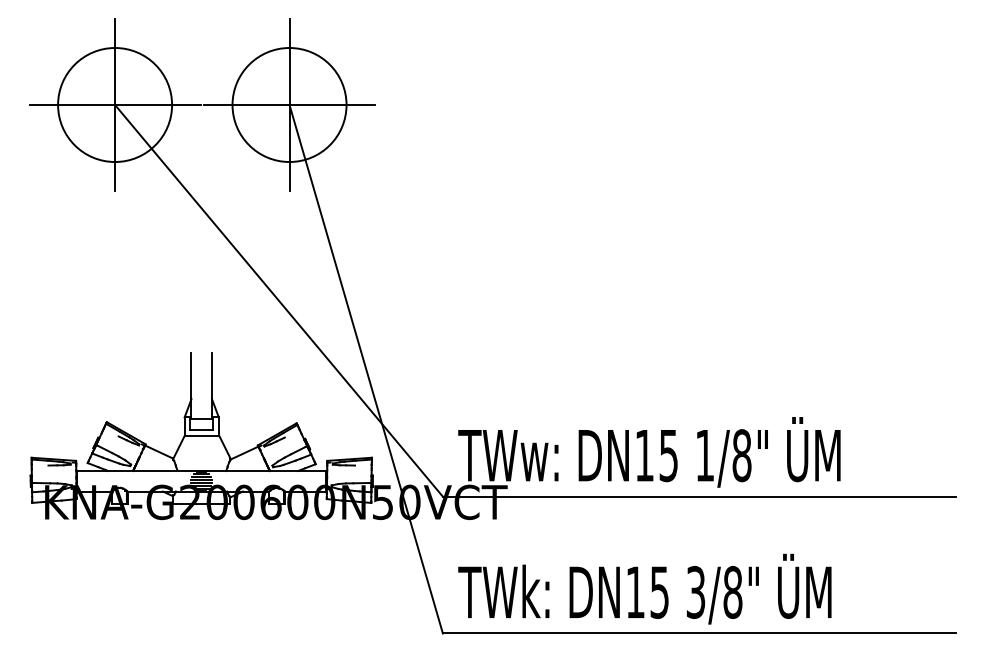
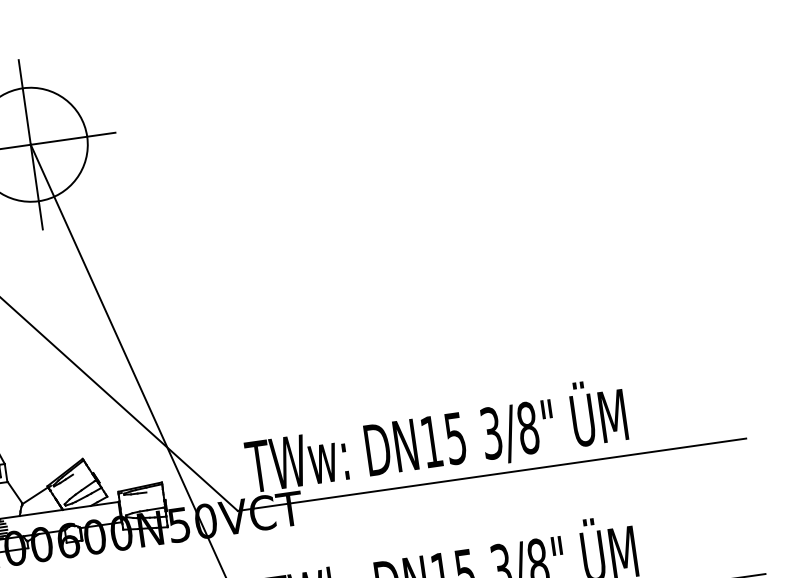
text: (705, 455) -> (491, 433), 1/8" -> 3/8"

